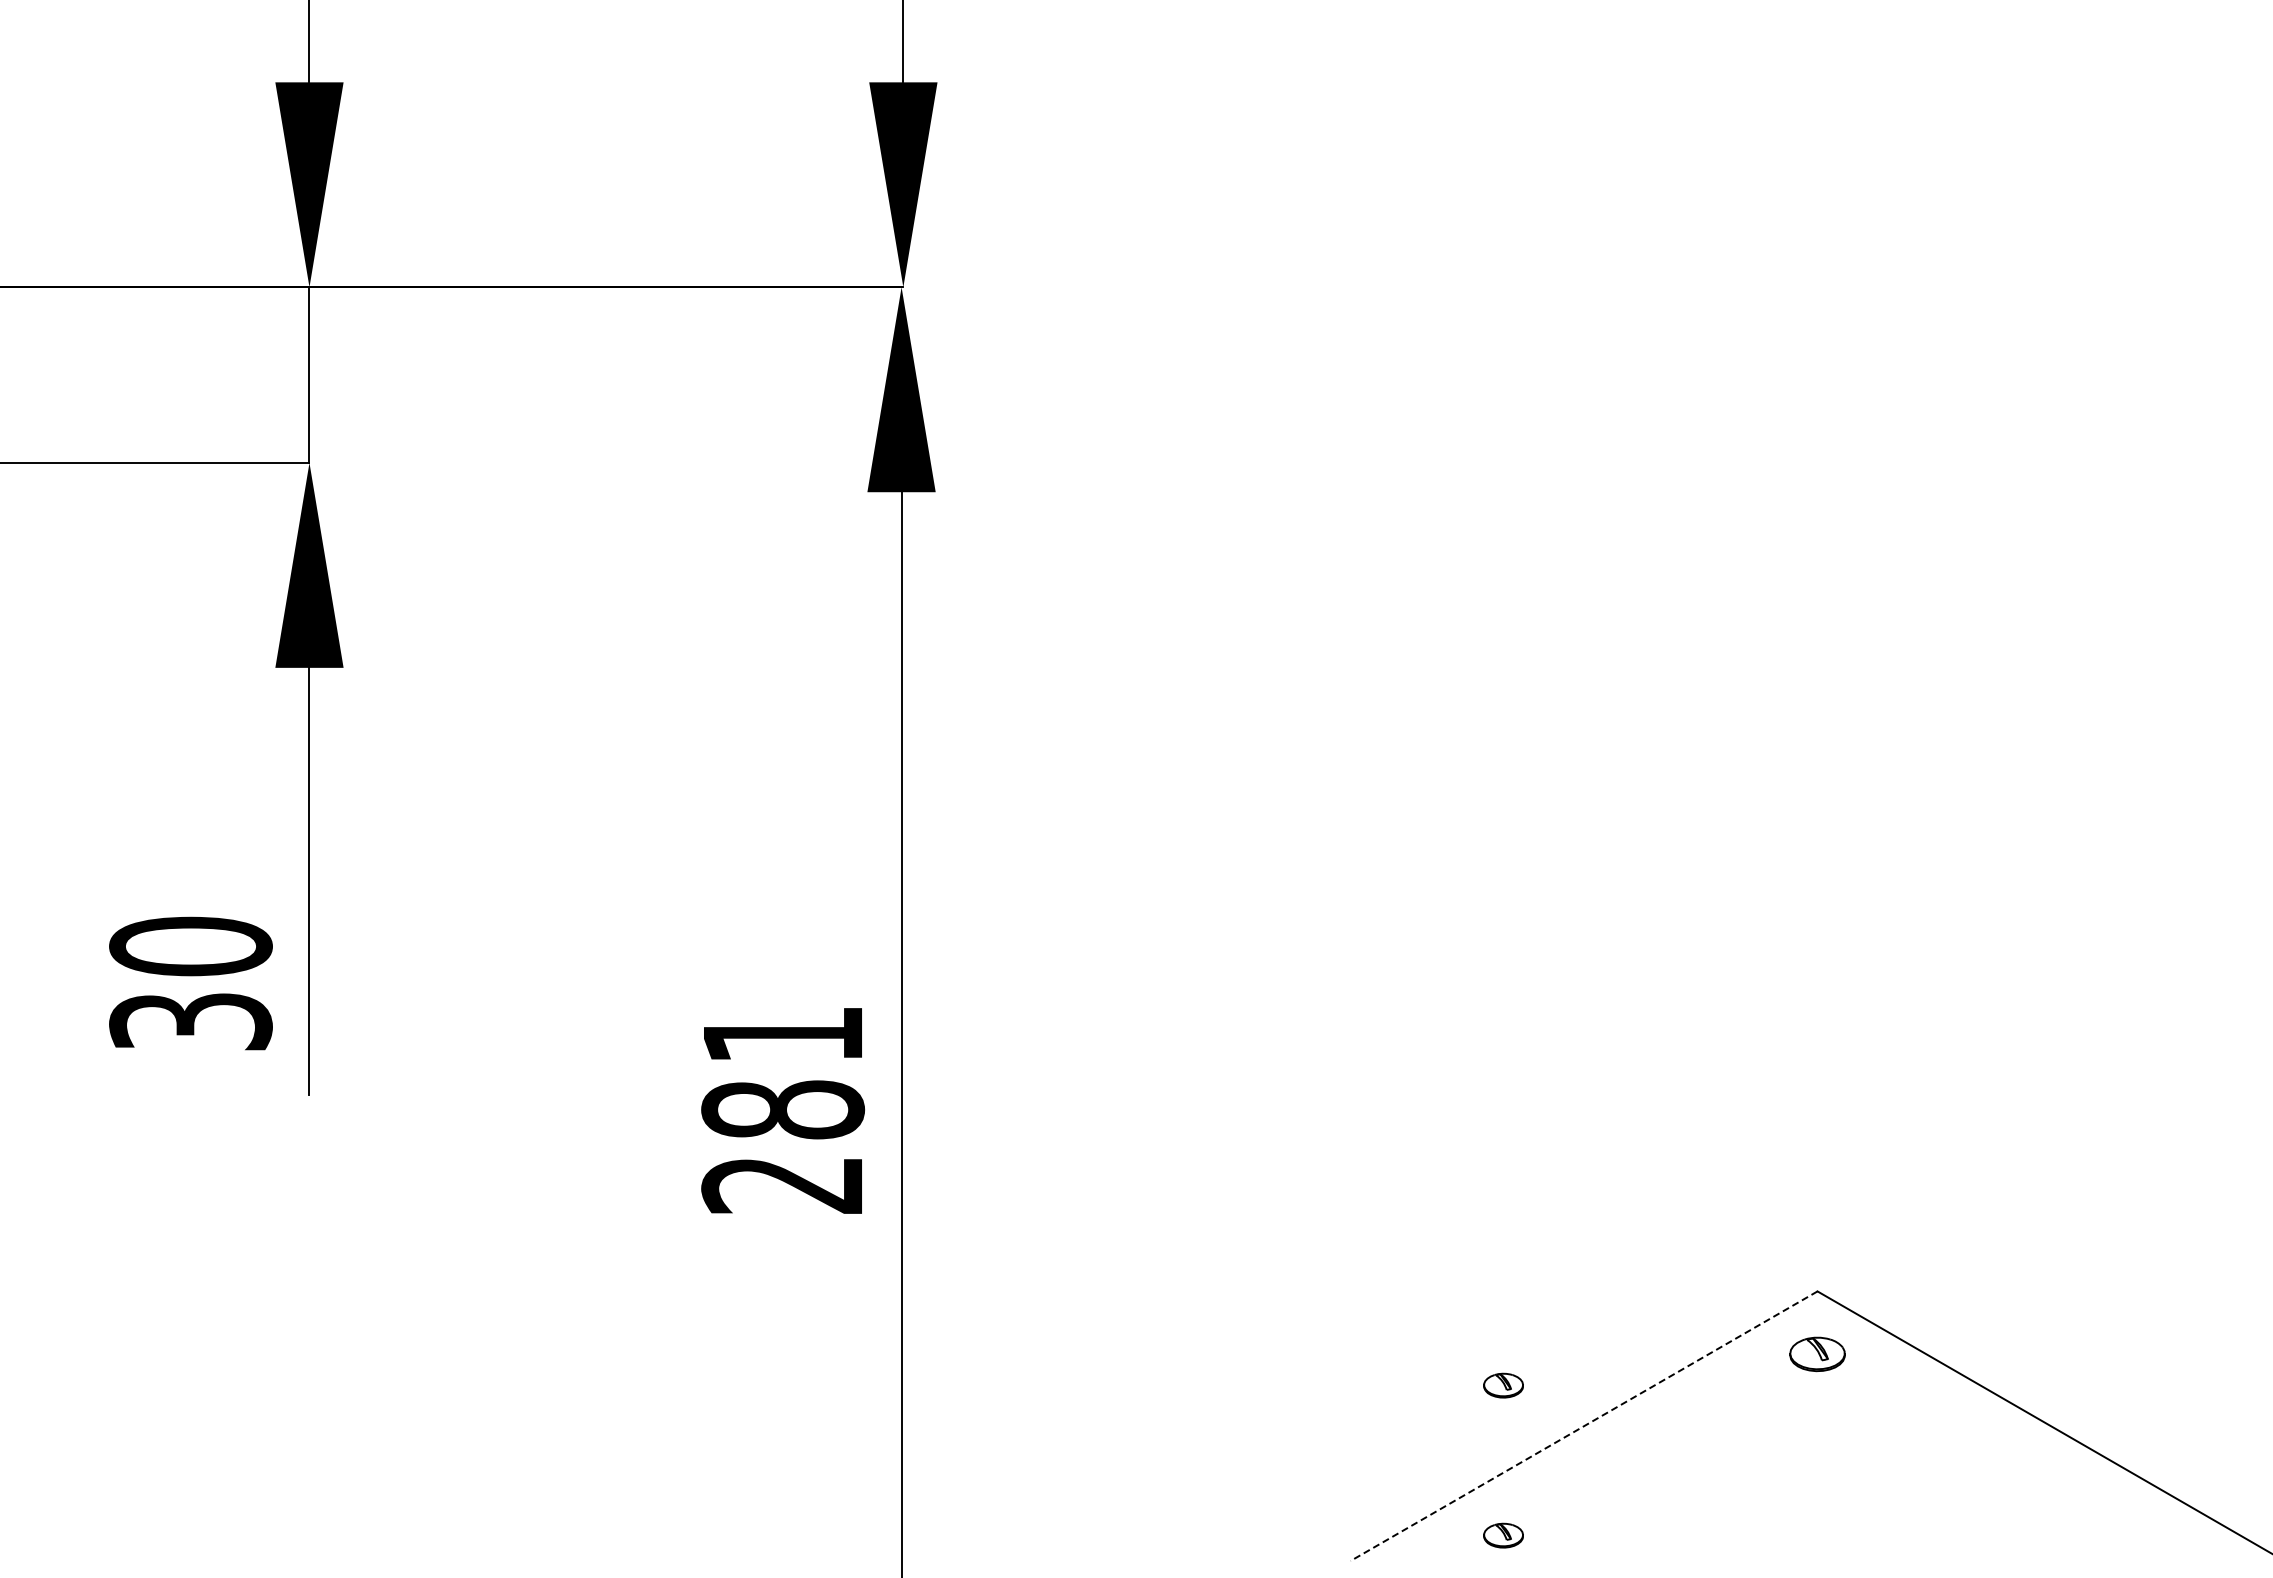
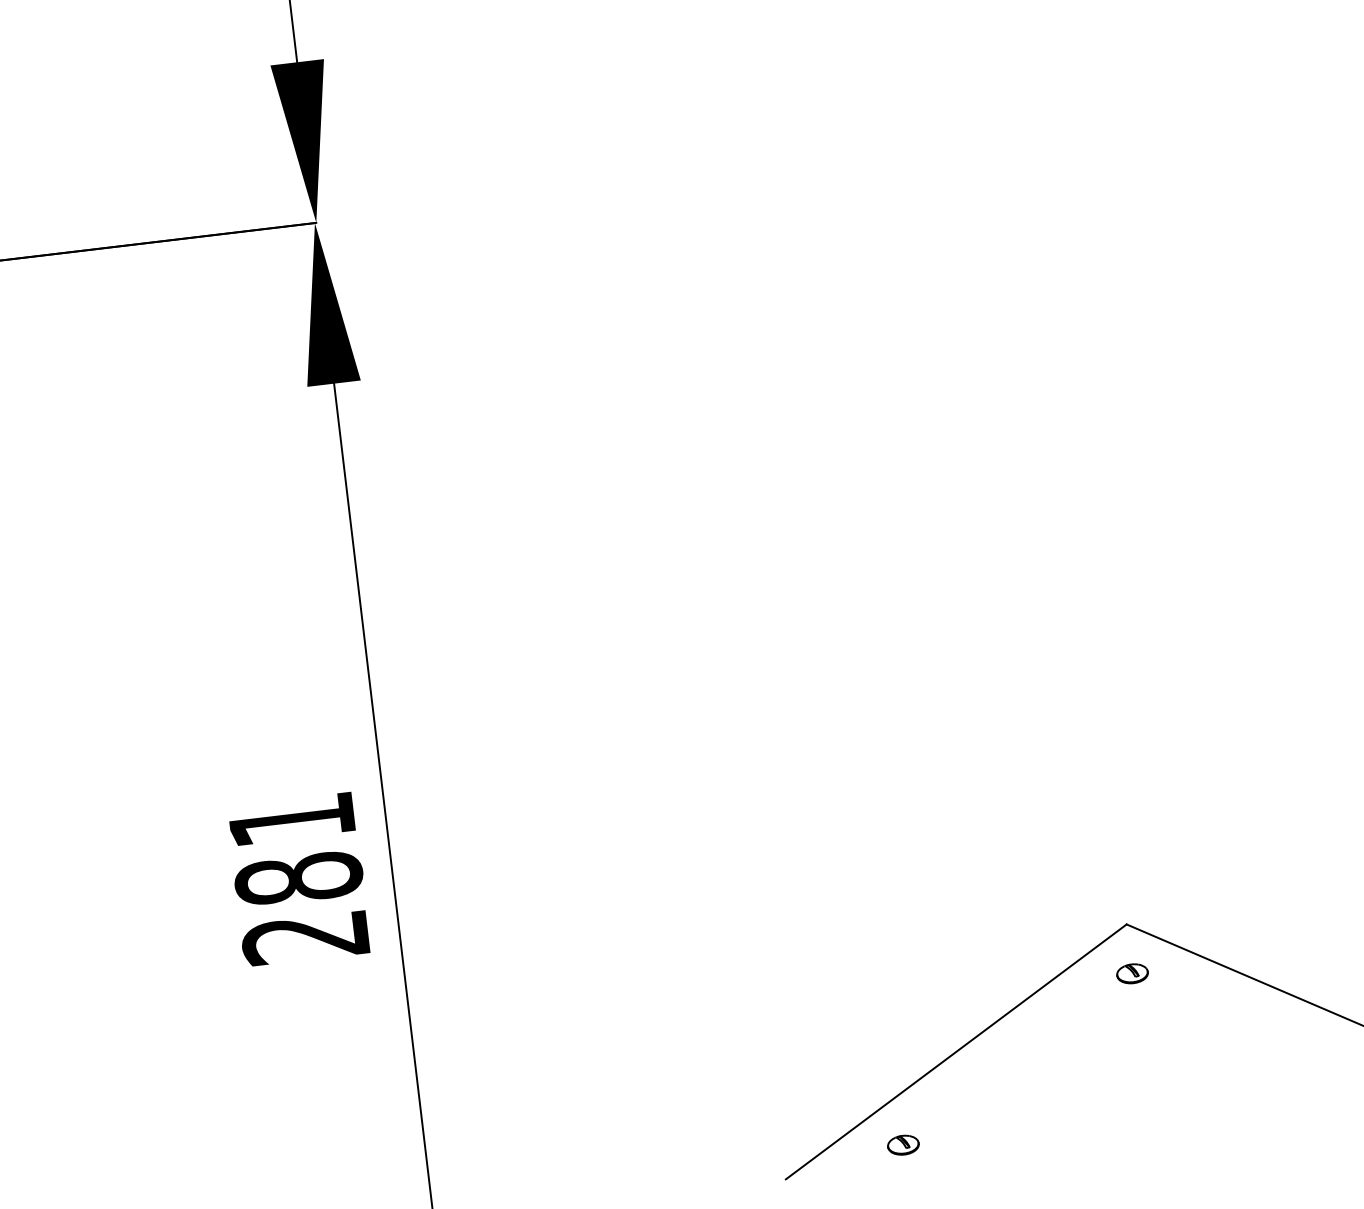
part: (1817, 1354) -> (1132, 973), size x0.71
part: (1503, 1385) -> (889, 1027), removed
line: (1584, 1426) -> (956, 1052), dashed -> solid

